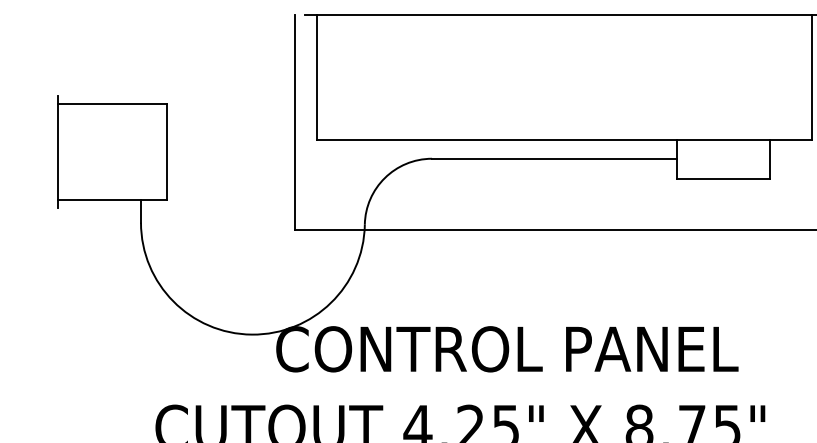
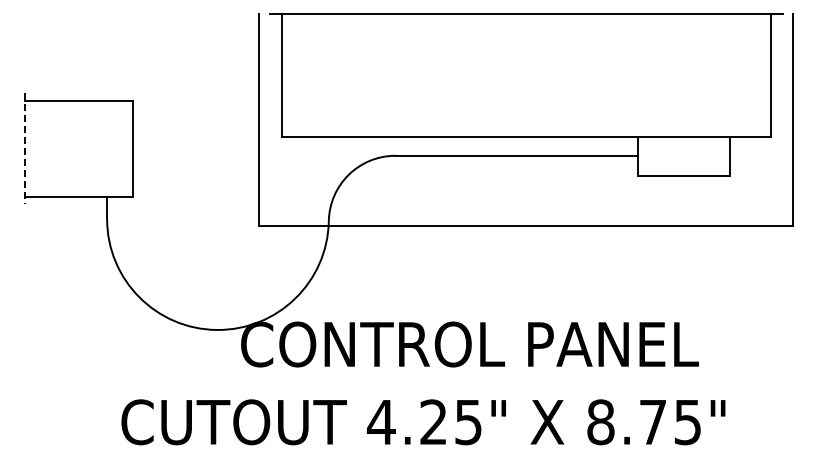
line: (57, 152) -> (24, 149), solid -> dashed

